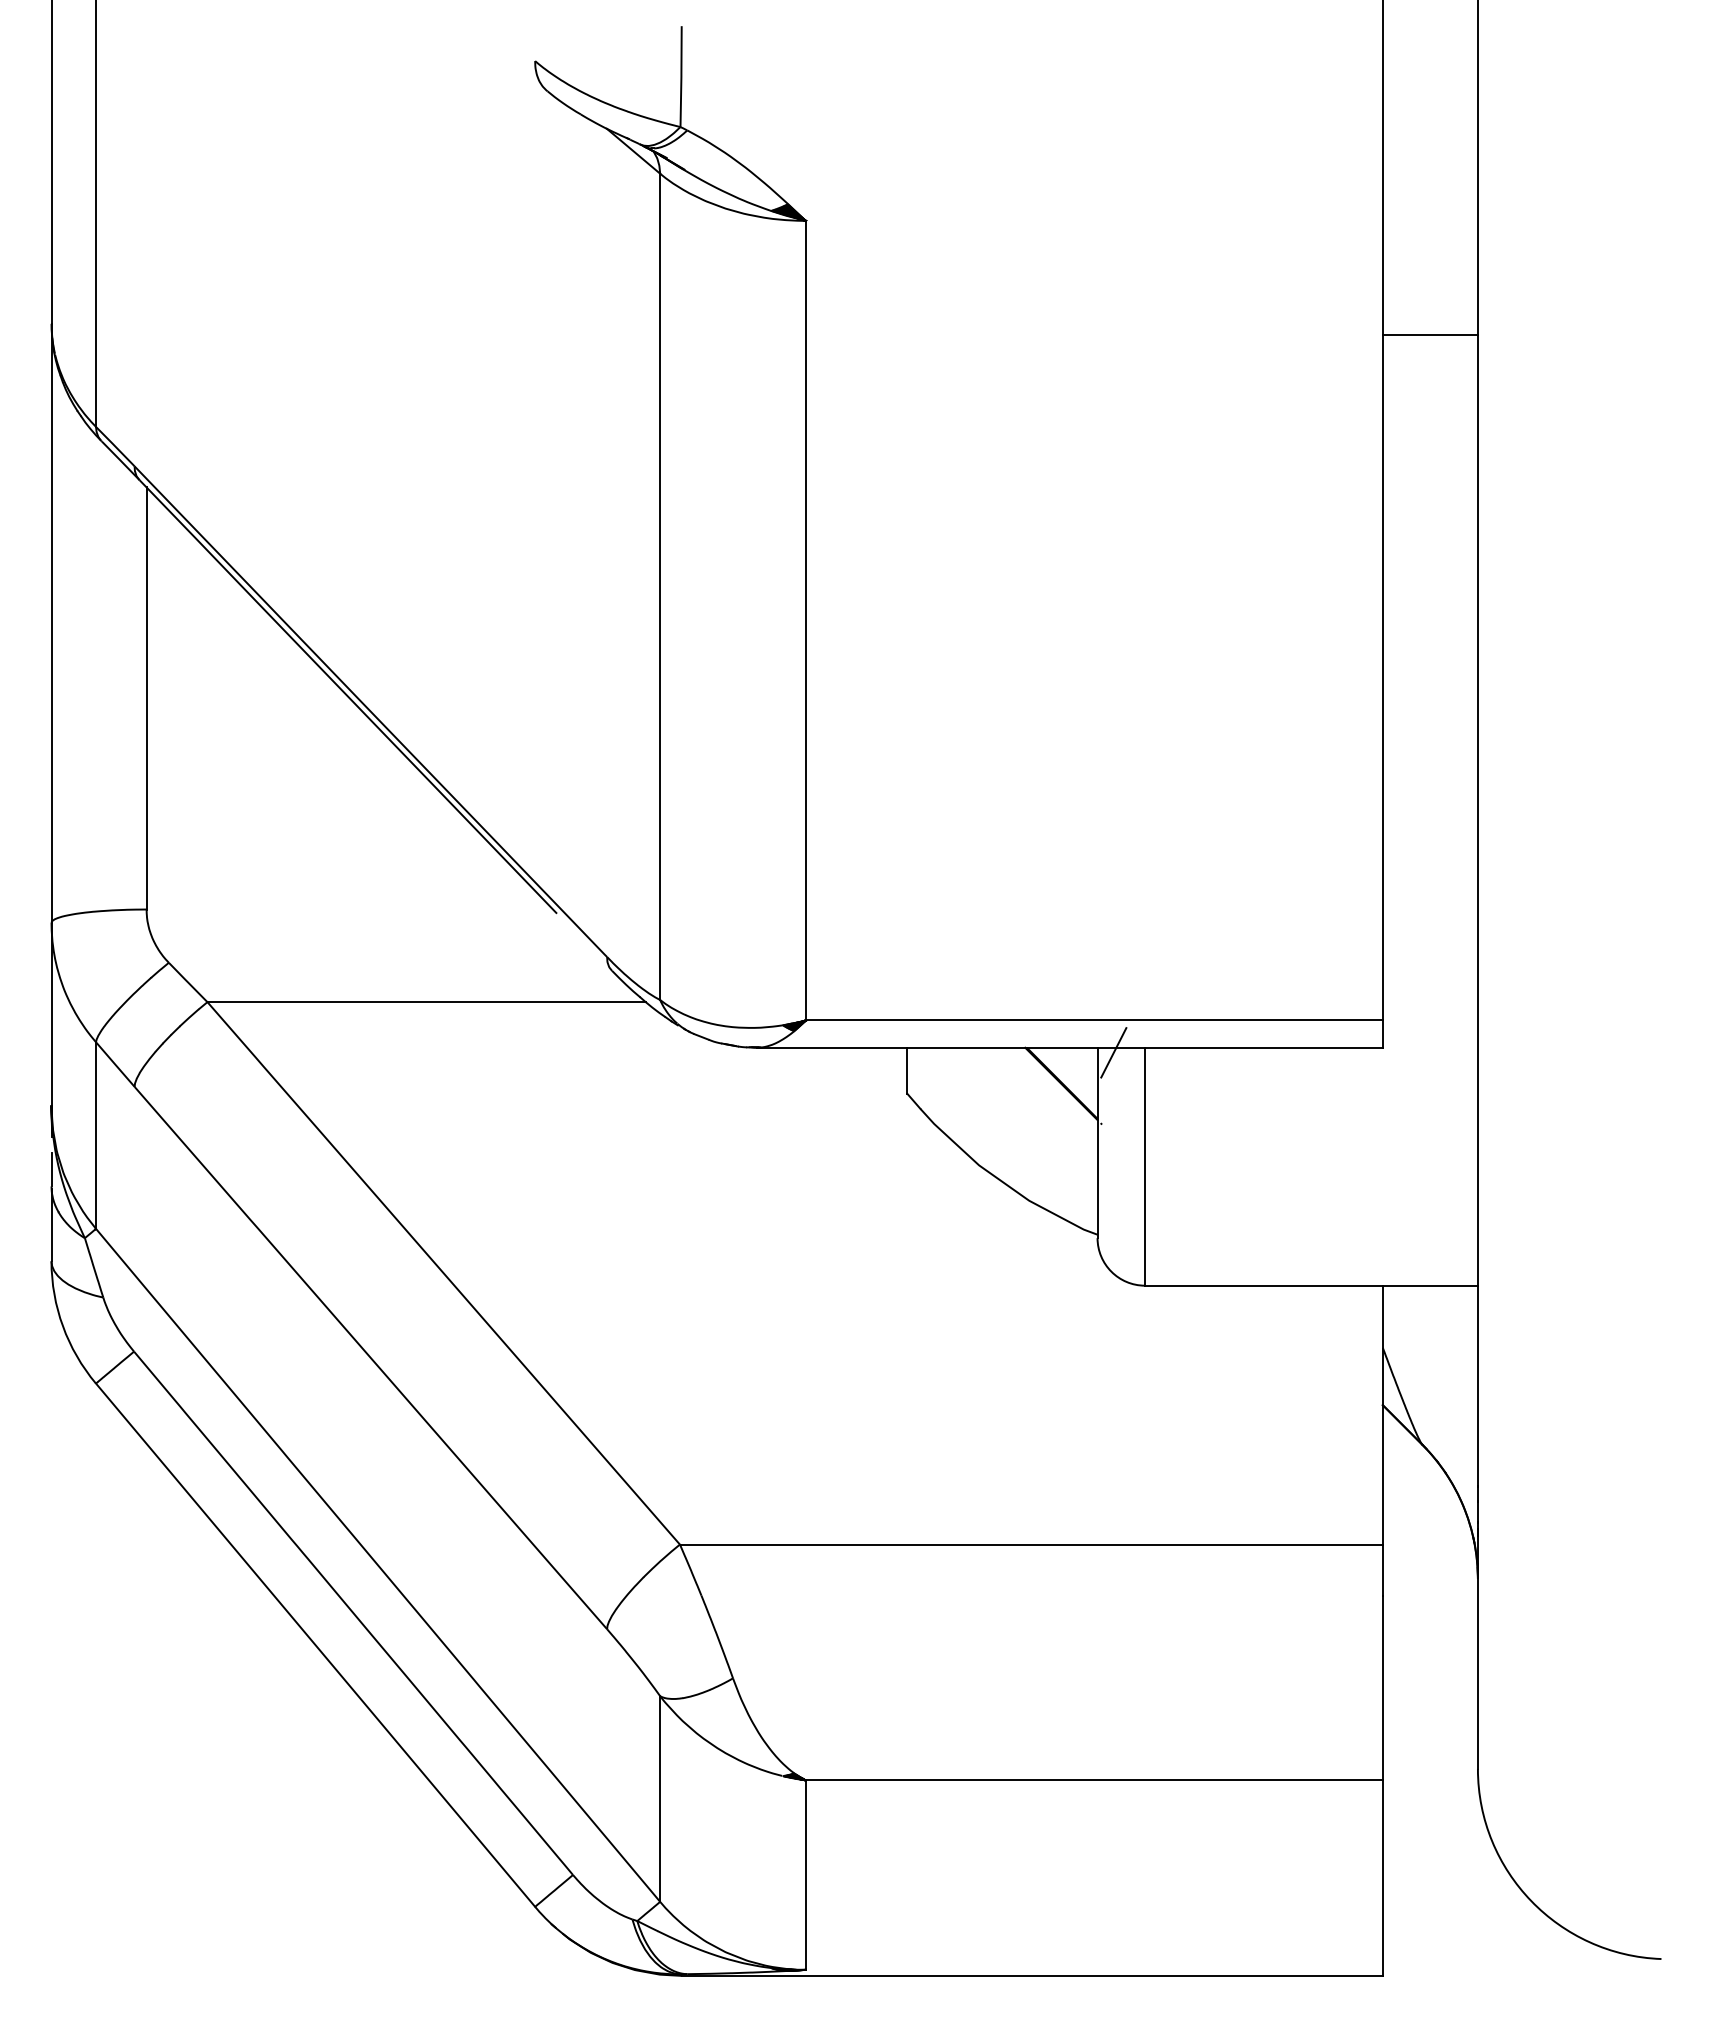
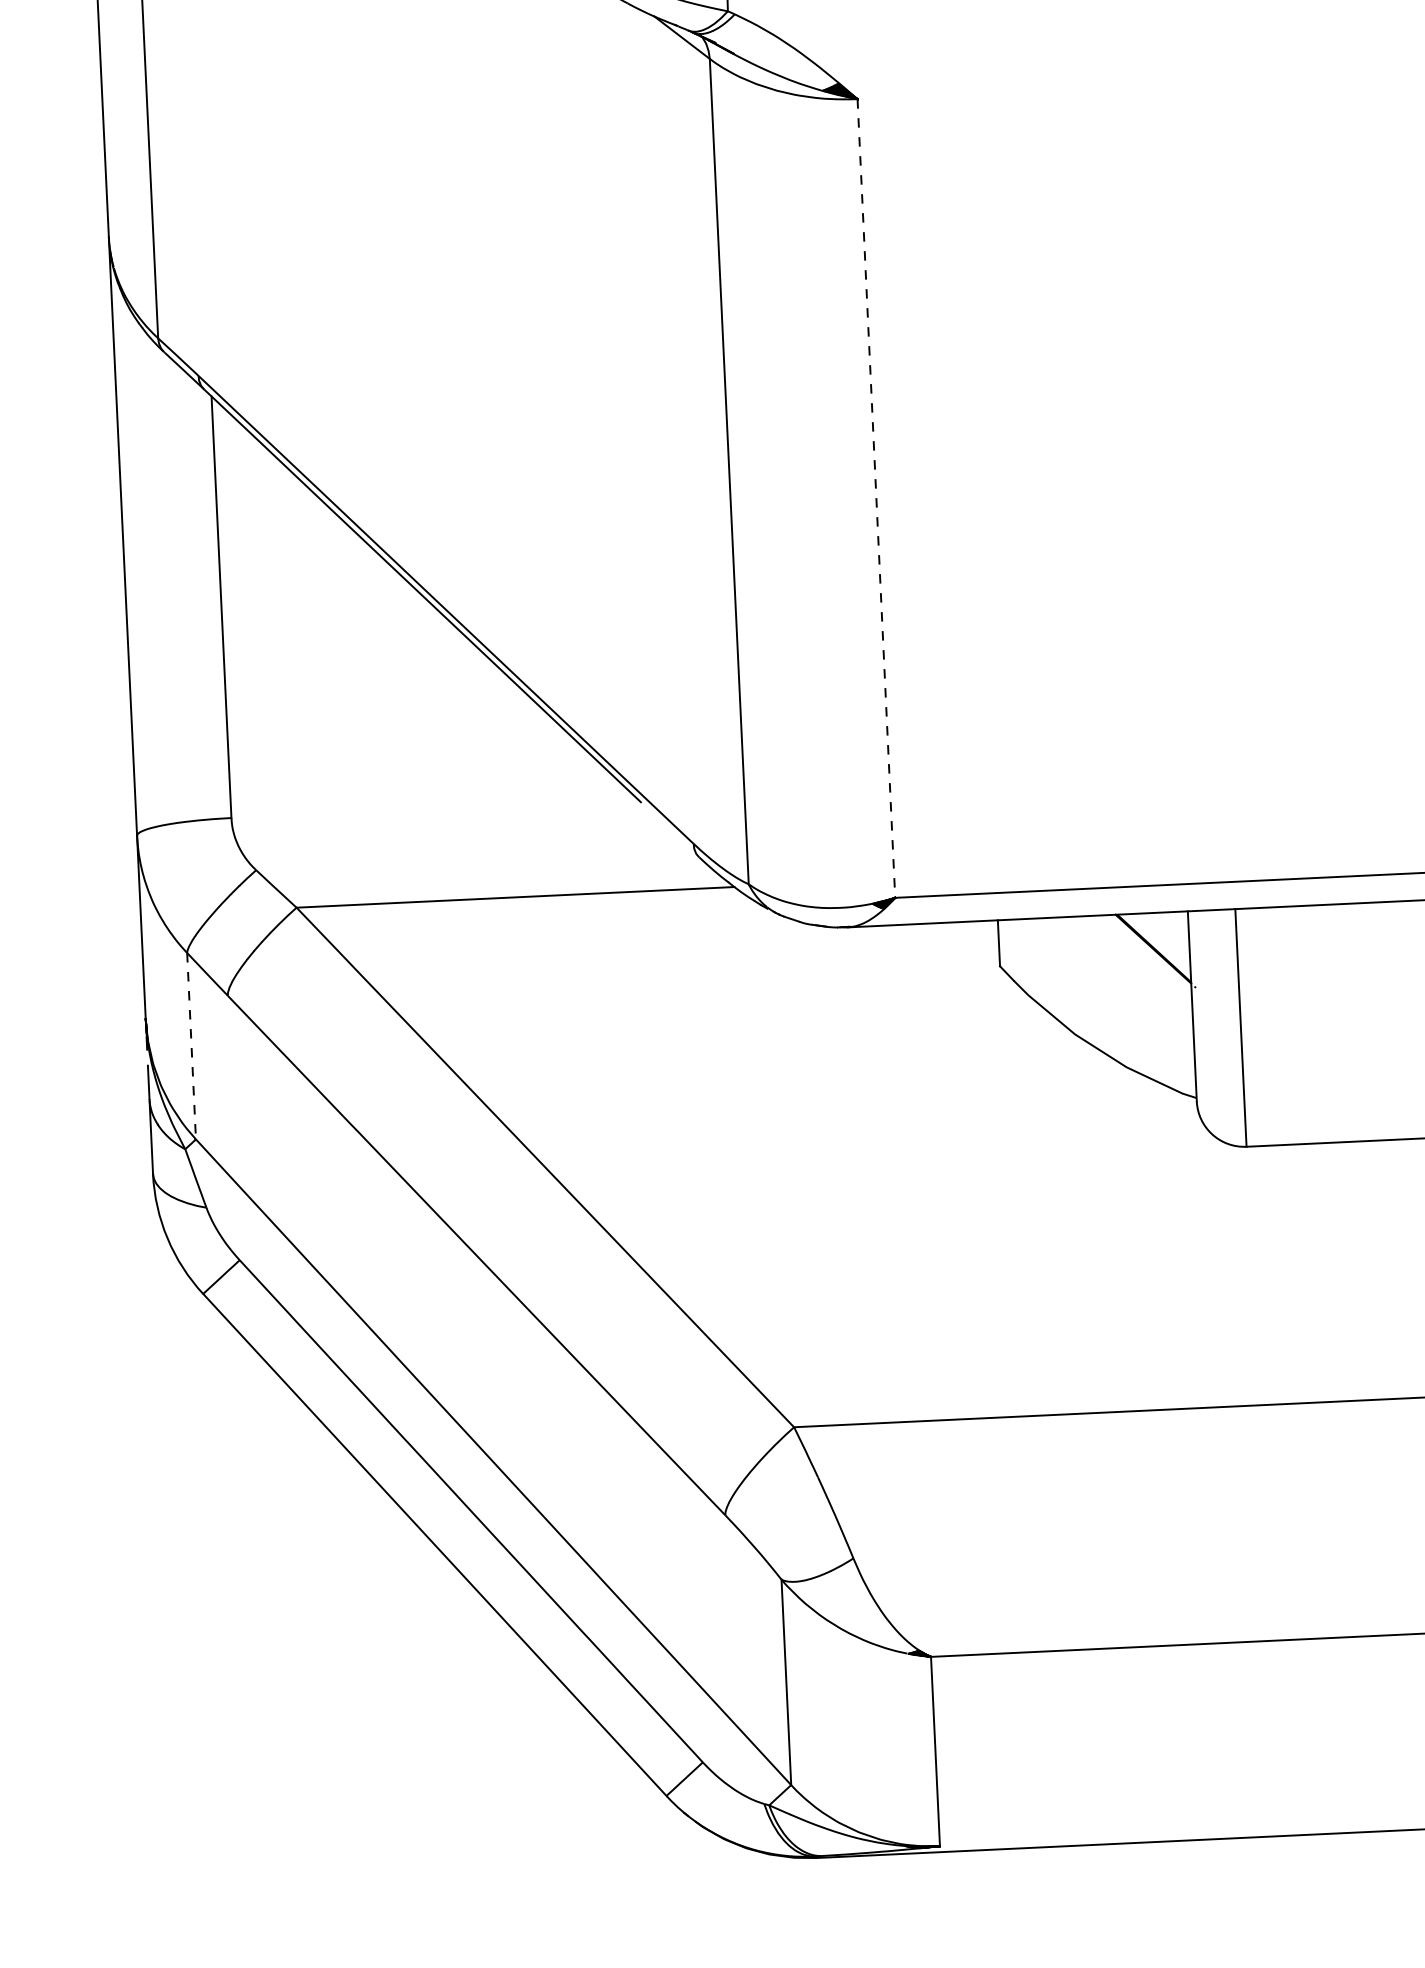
line: (805, 620) -> (875, 498), solid -> dashed
line: (1113, 1052) -> (1204, 915), removed
line: (96, 1136) -> (192, 1047), solid -> dashed

